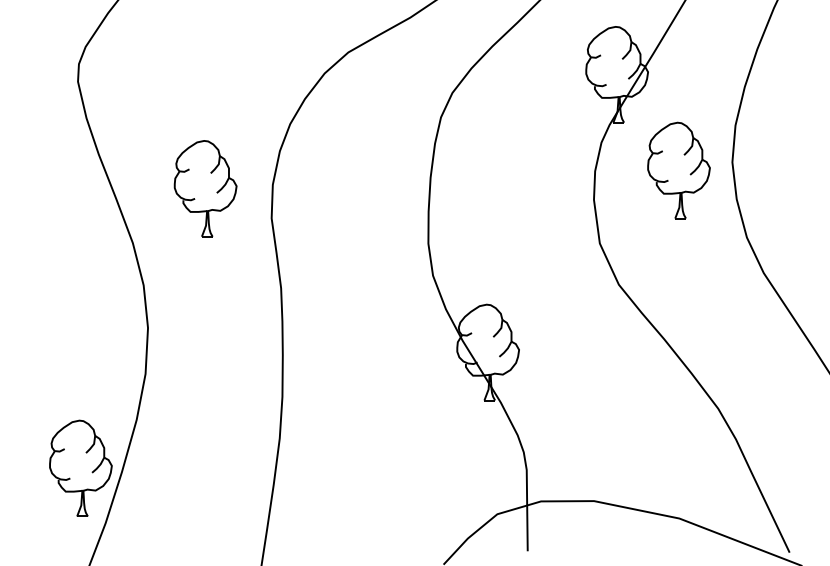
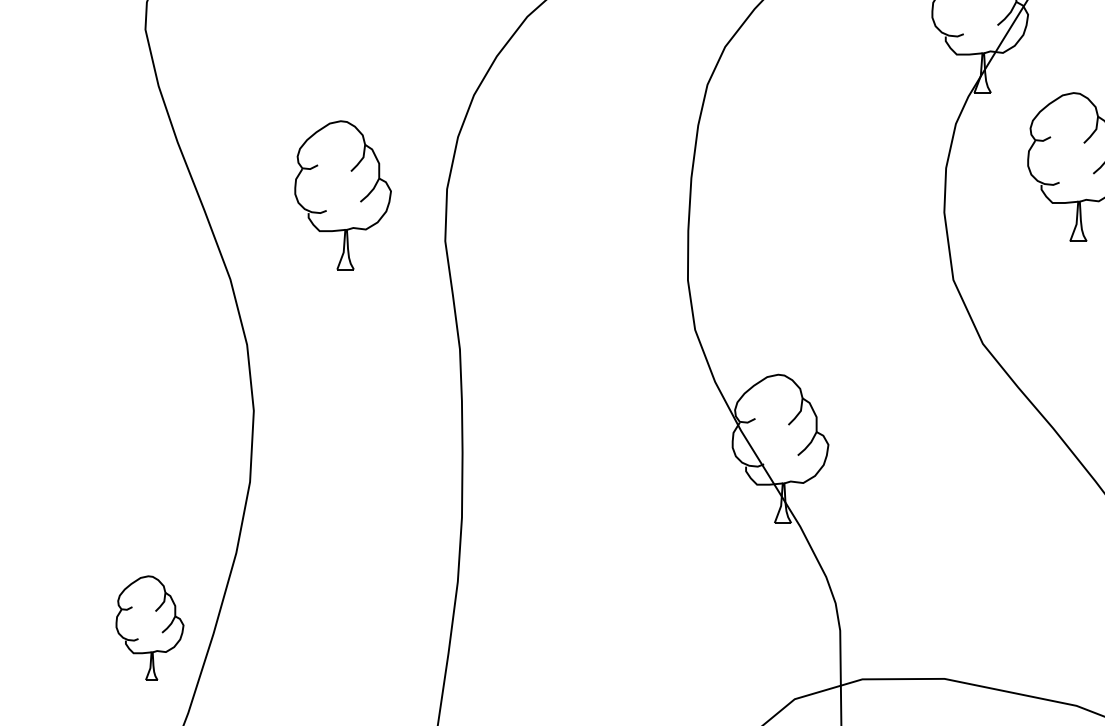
part: (80, 467) -> (149, 626), size x0.7

